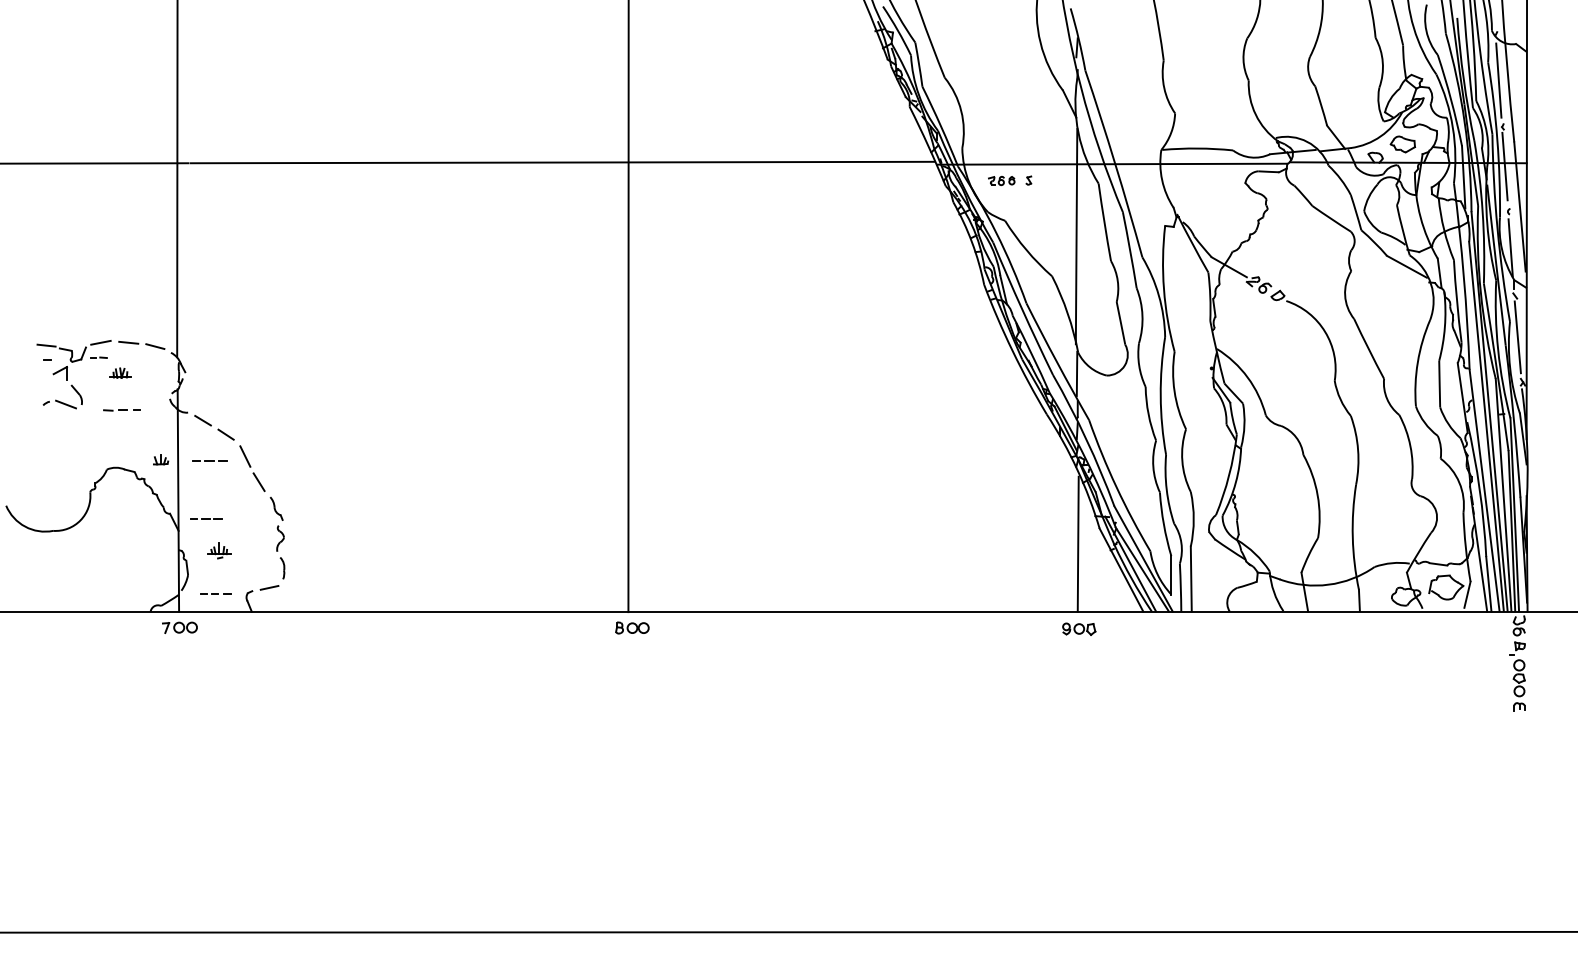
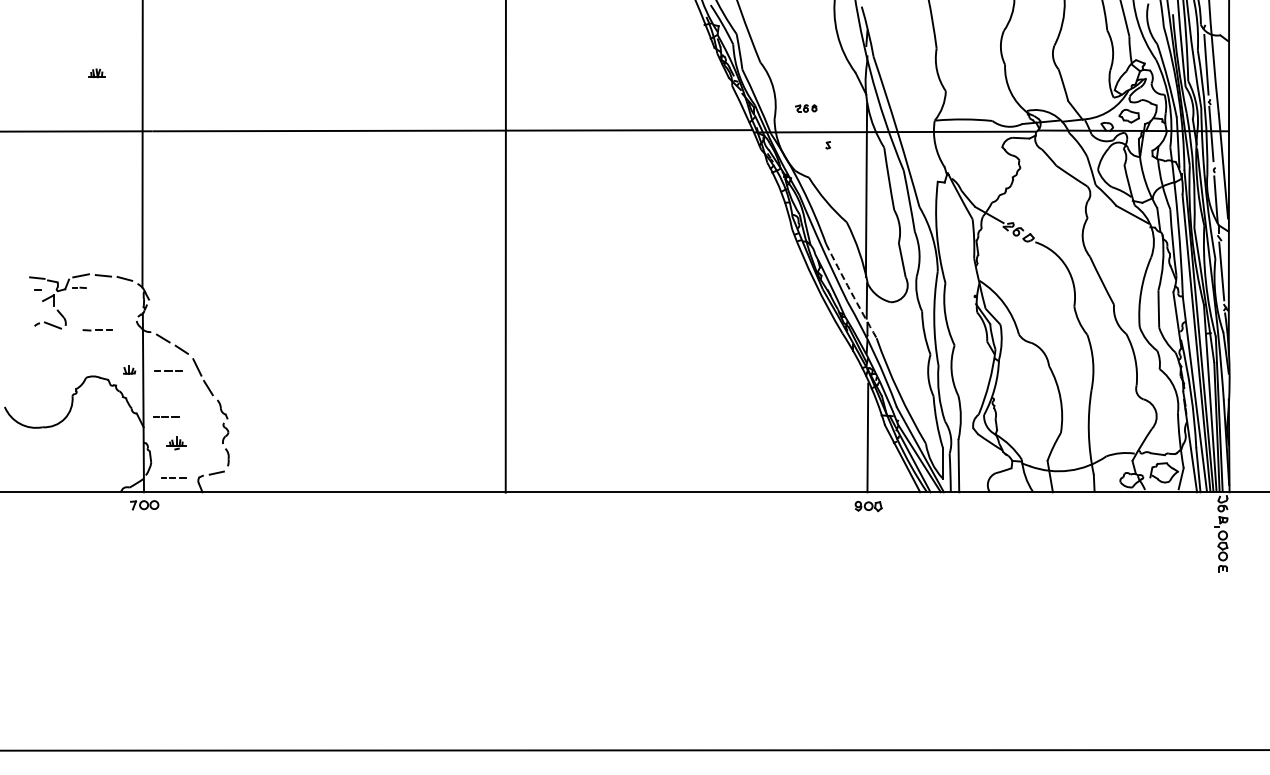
part: (1002, 180) -> (806, 108), moved
arc: (1056, 362) -> (850, 291), solid -> dashed
part: (120, 373) -> (96, 73), moved
part: (631, 628) -> (508, 505), removed

